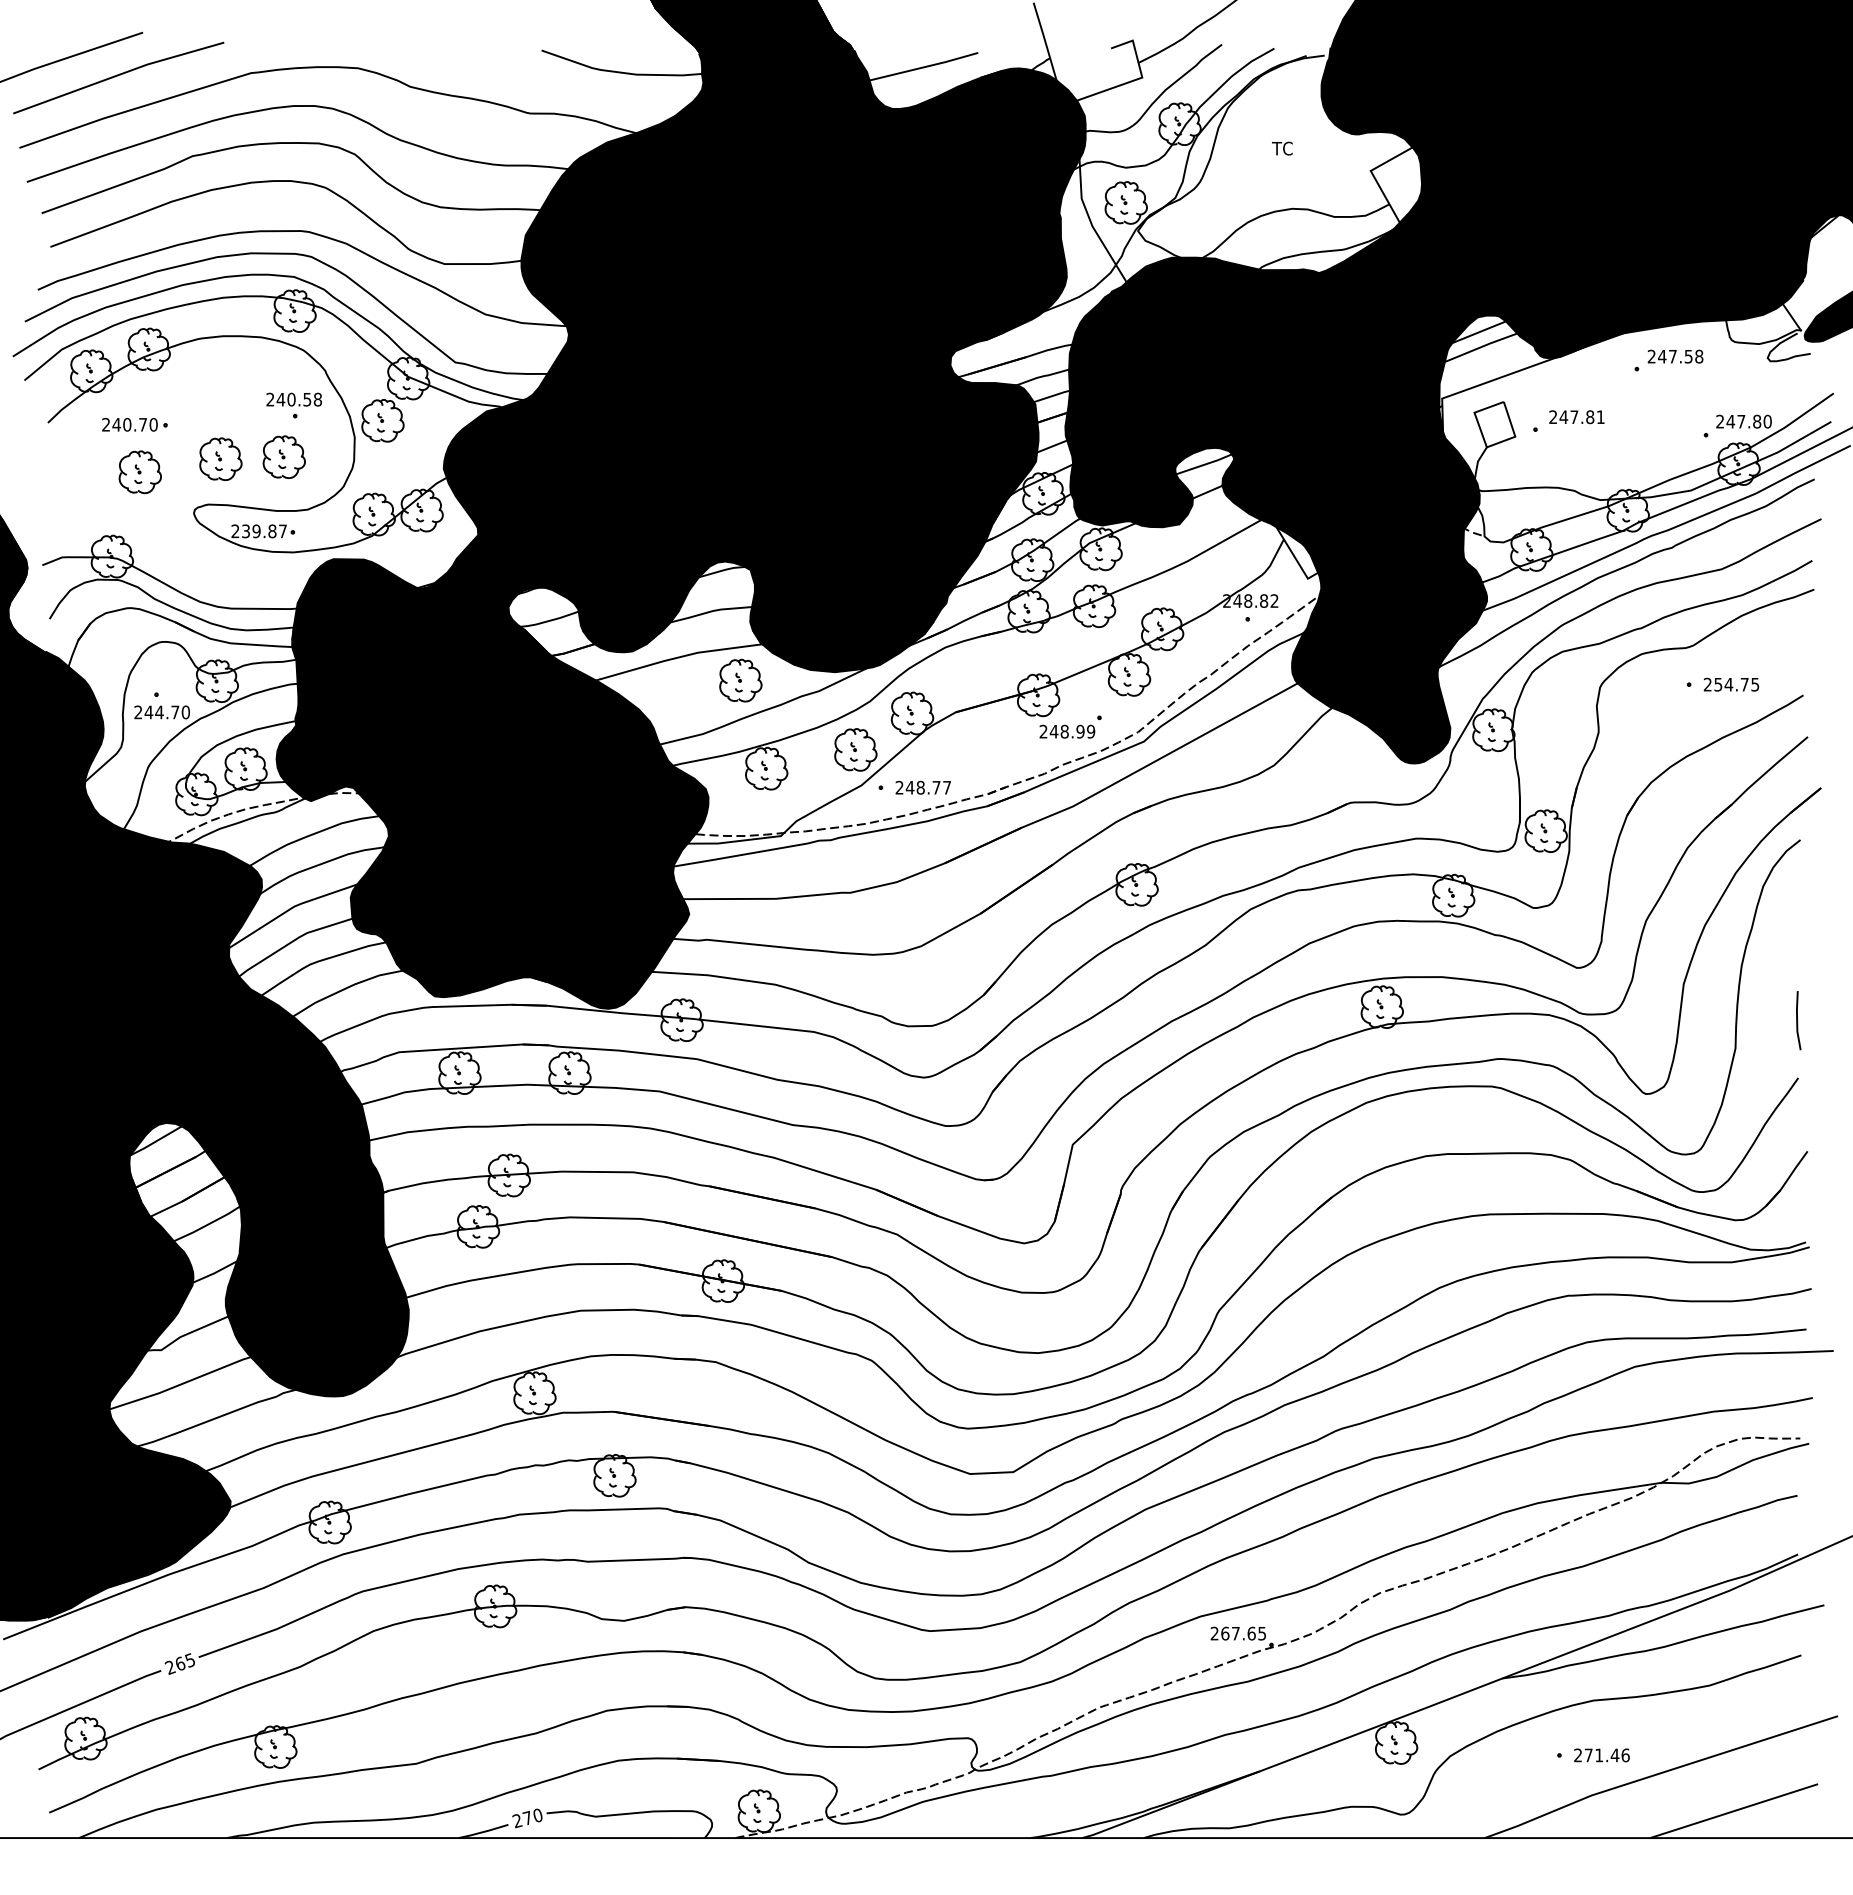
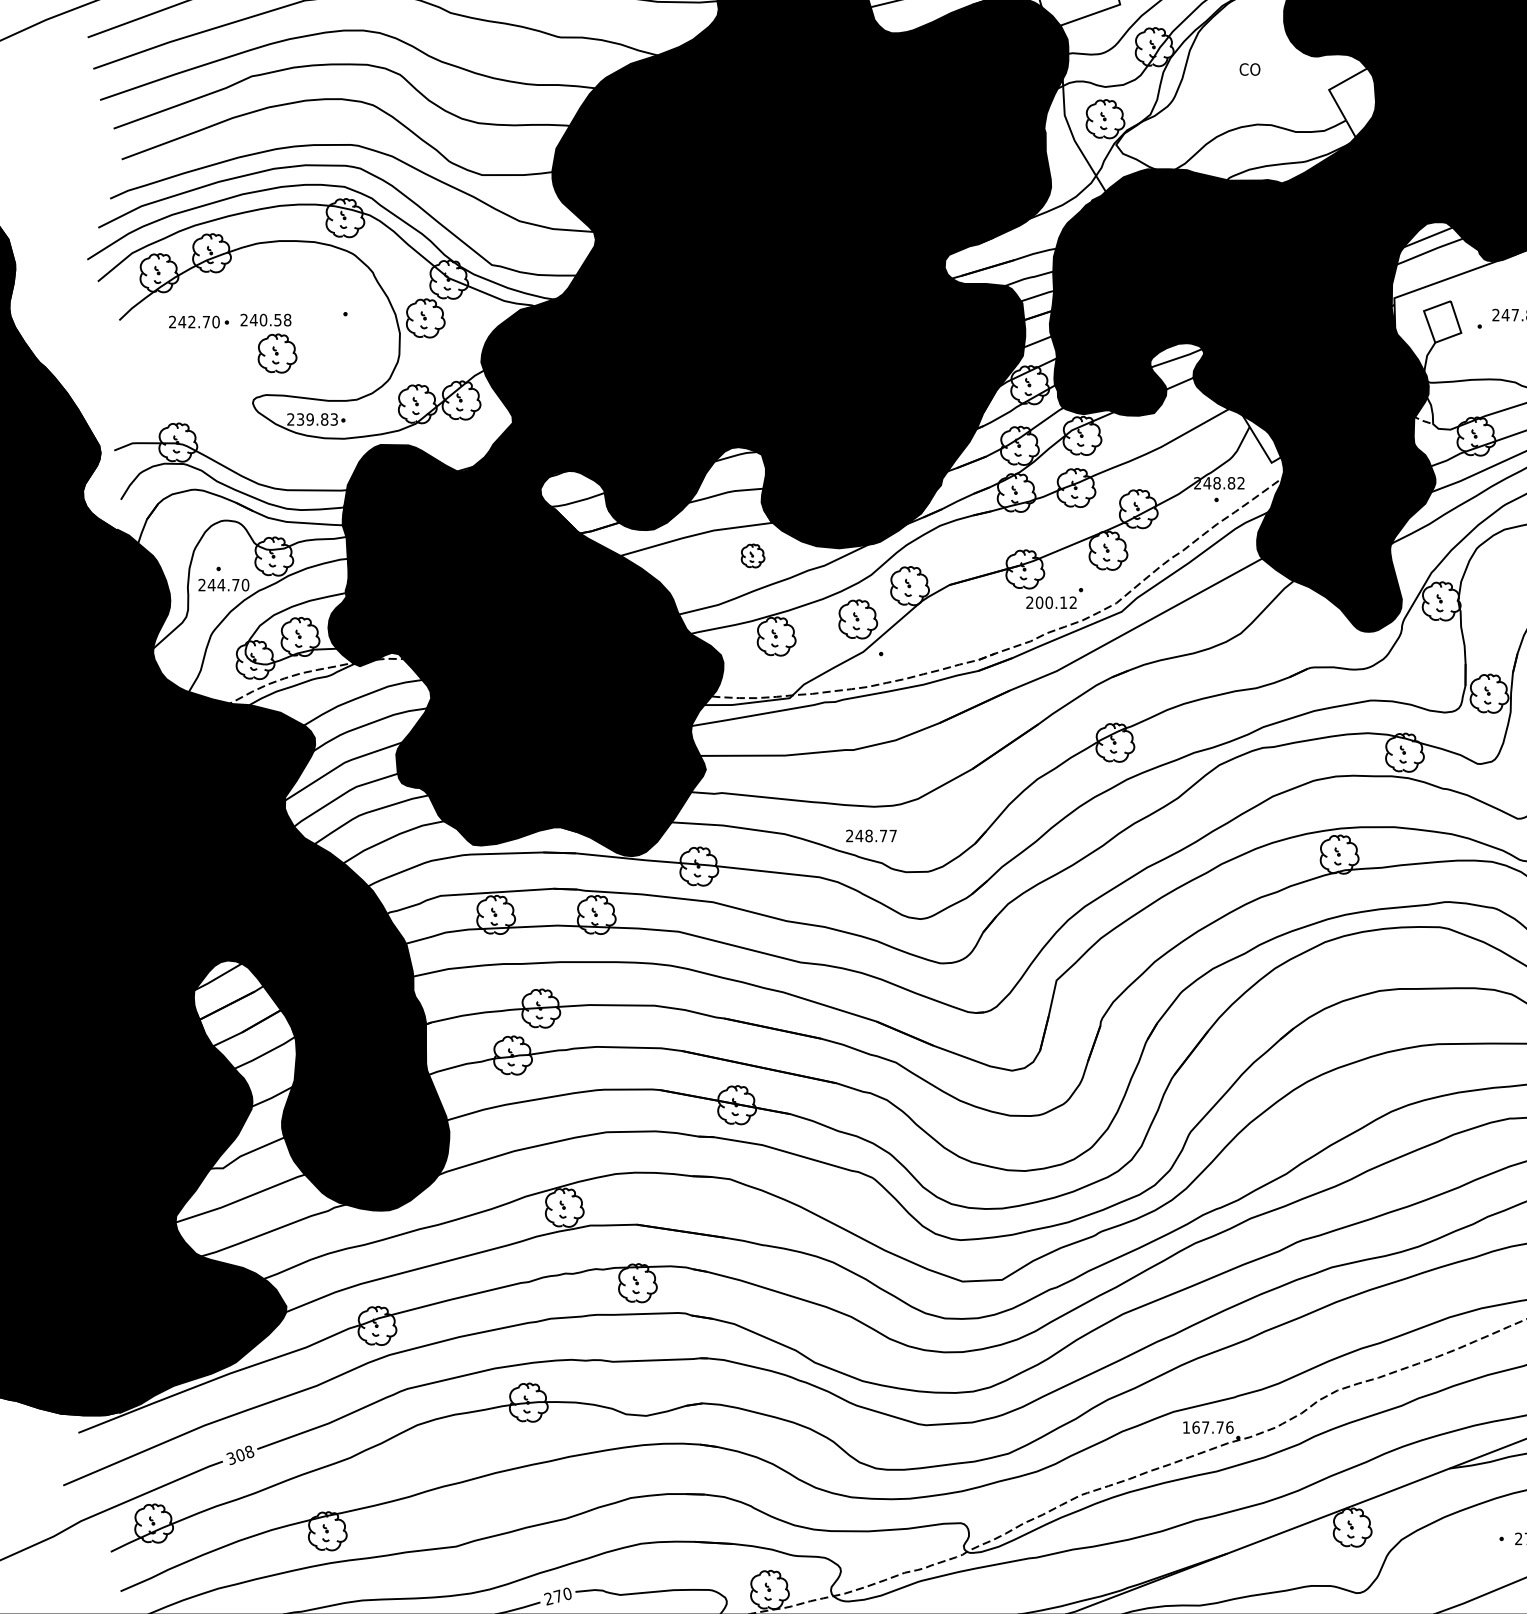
text: (1283, 148) -> (1249, 69), TC -> CO
text: (293, 399) -> (265, 319), moved
text: (127, 424) -> (192, 321), 240.70 -> 242.70
part: (283, 457) -> (334, 351), removed
part: (139, 472) -> (203, 365), removed
text: (282, 531) -> (333, 419), 239.87 -> 239.83
part: (740, 680) -> (752, 555), size x0.6
text: (1072, 731) -> (1056, 602), 248.99 -> 200.12
text: (922, 787) -> (870, 835), moved
text: (1238, 1633) -> (1208, 1427), 267.65 -> 167.76
text: (179, 1663) -> (239, 1454), 265 -> 308

